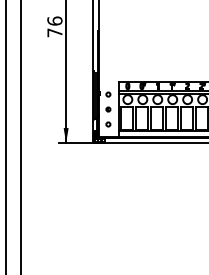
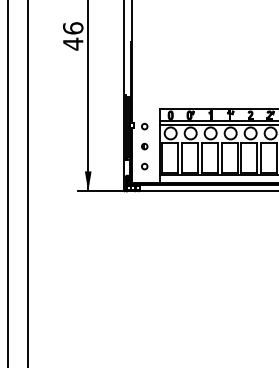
text: (55, 32) -> (73, 43), 76 -> 46

